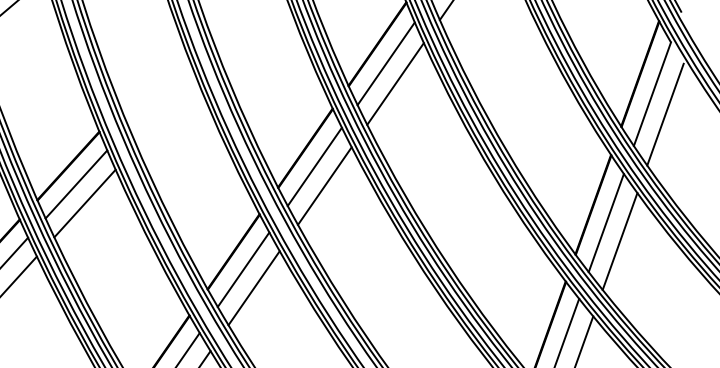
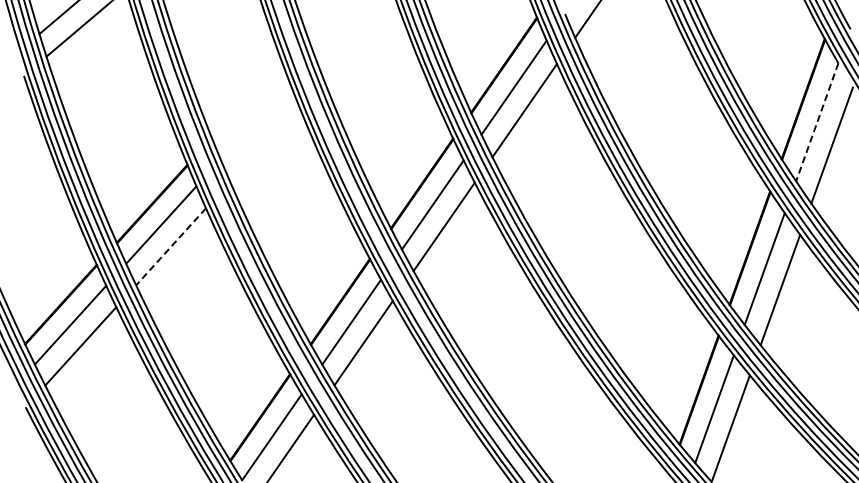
line: (652, 94) -> (817, 122), solid -> dashed
line: (85, 203) -> (171, 246), solid -> dashed

